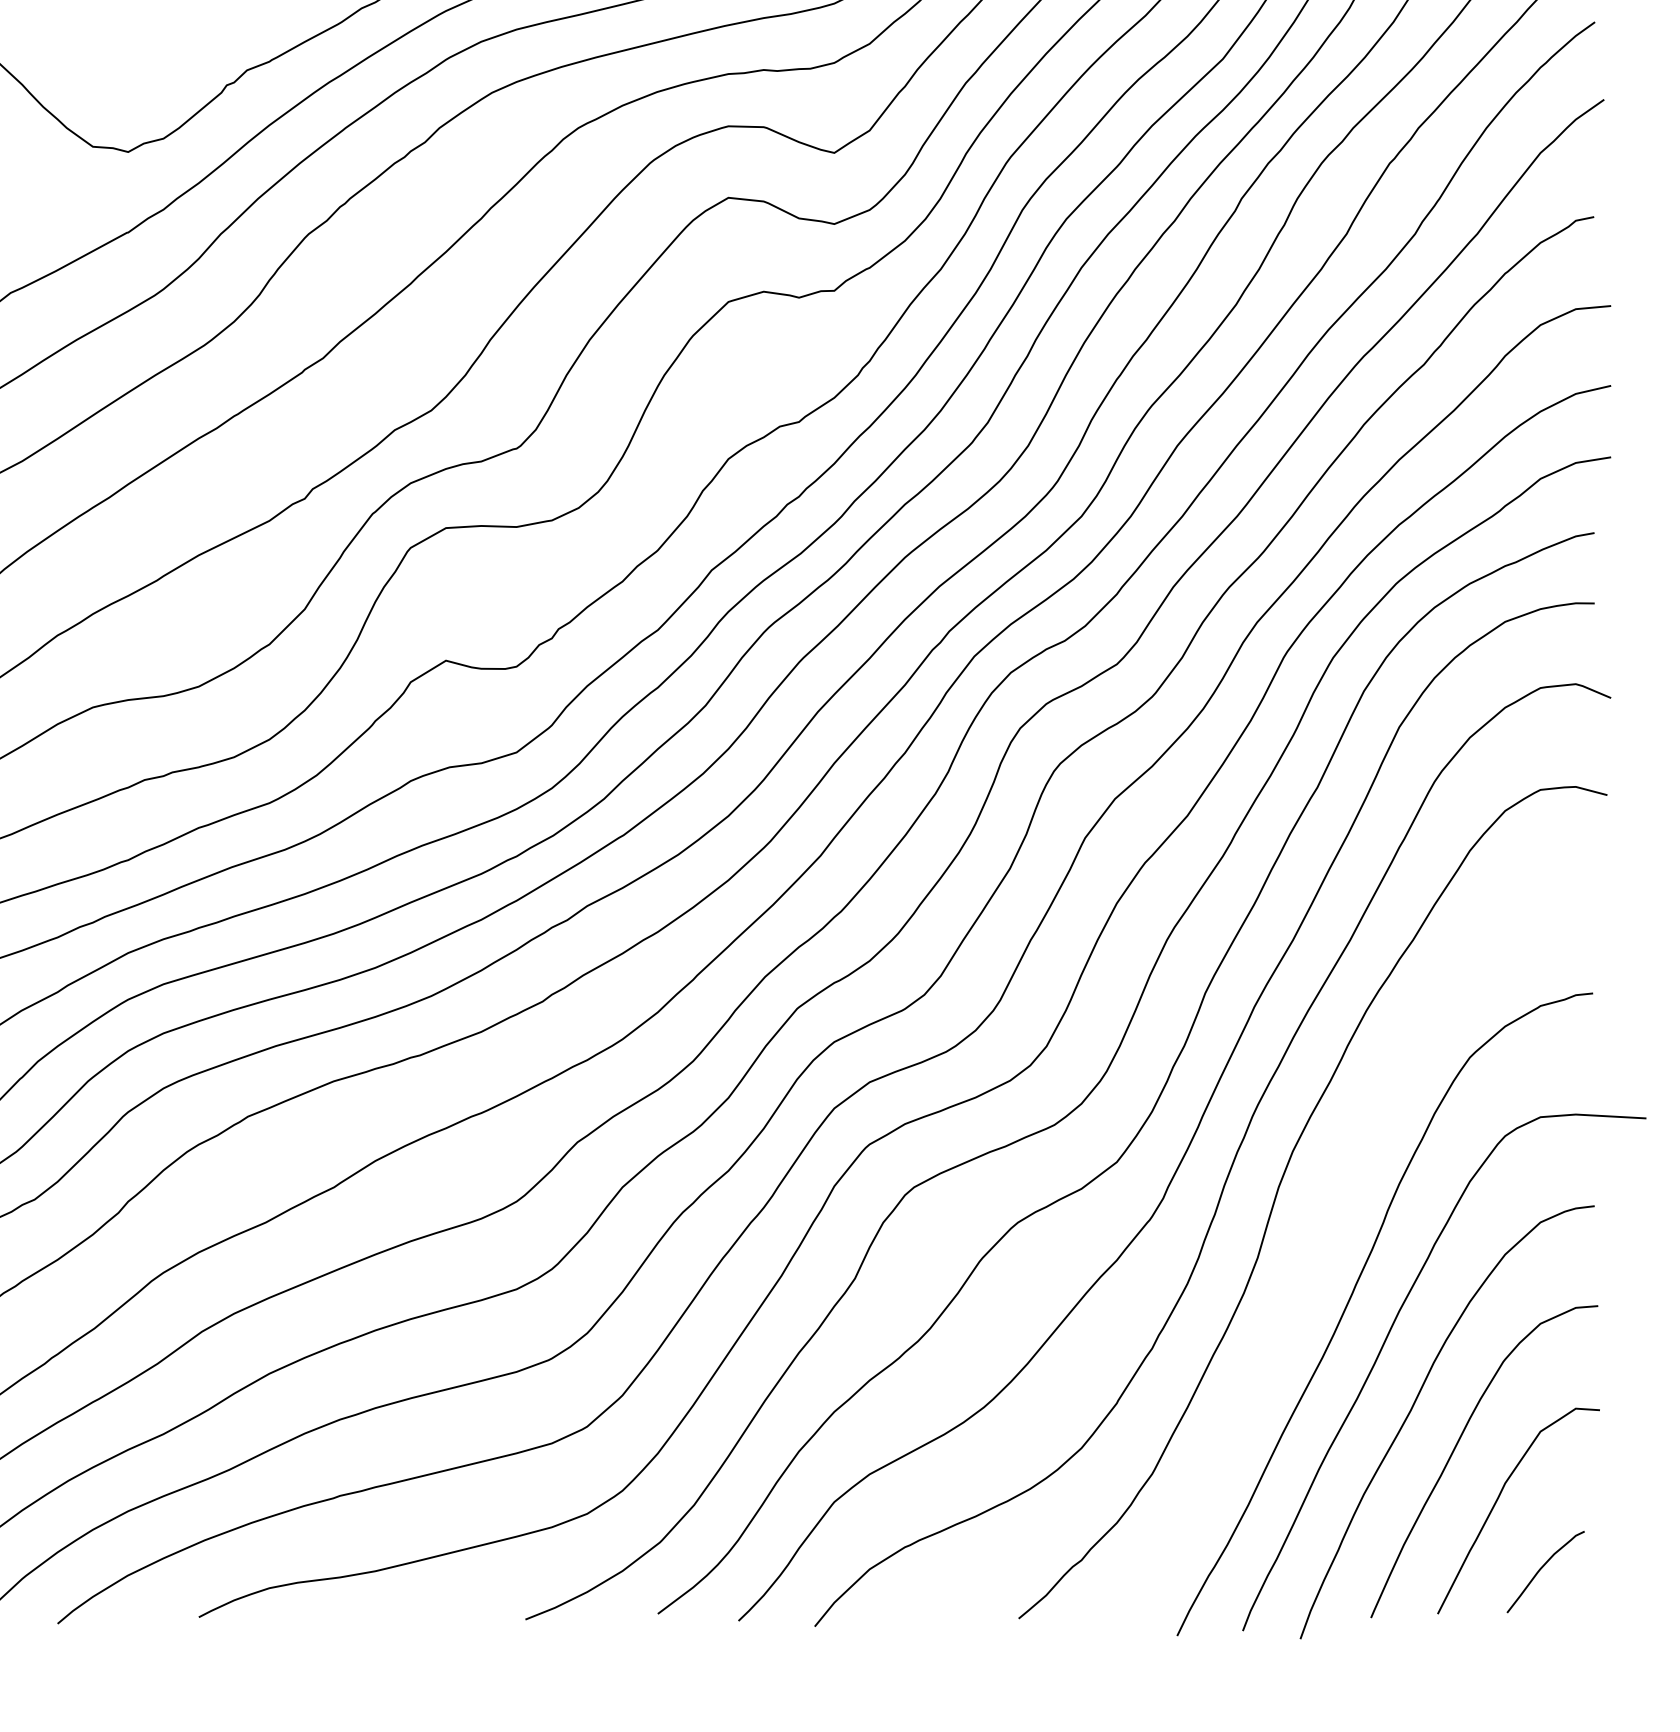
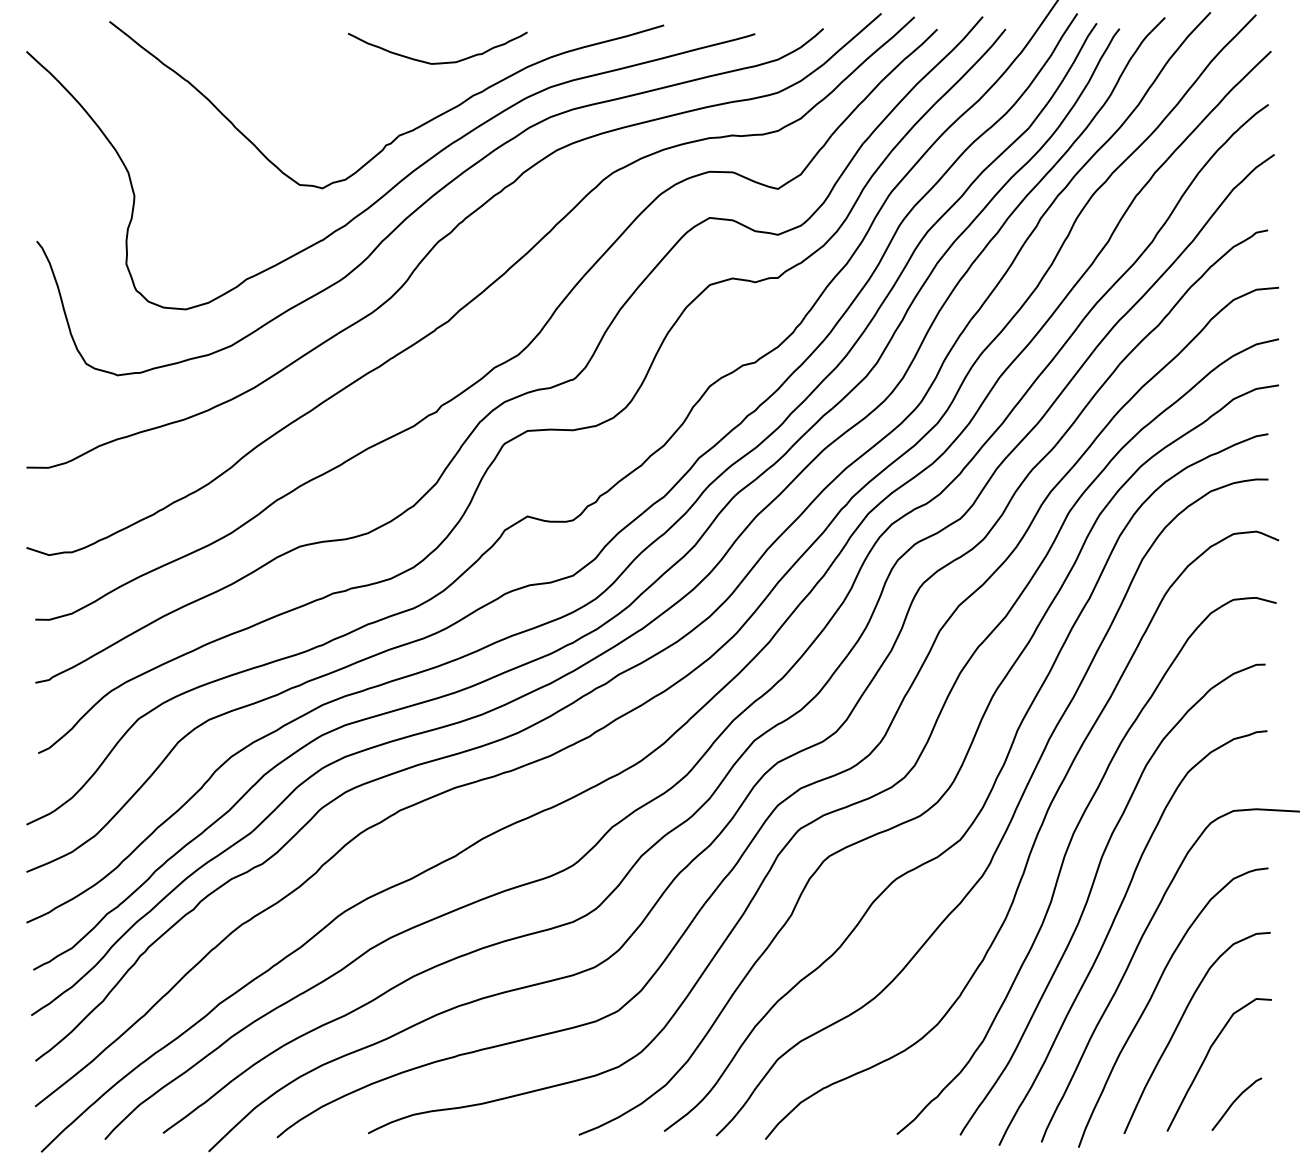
curve: (1320, 1243) -> (1091, 892), added

